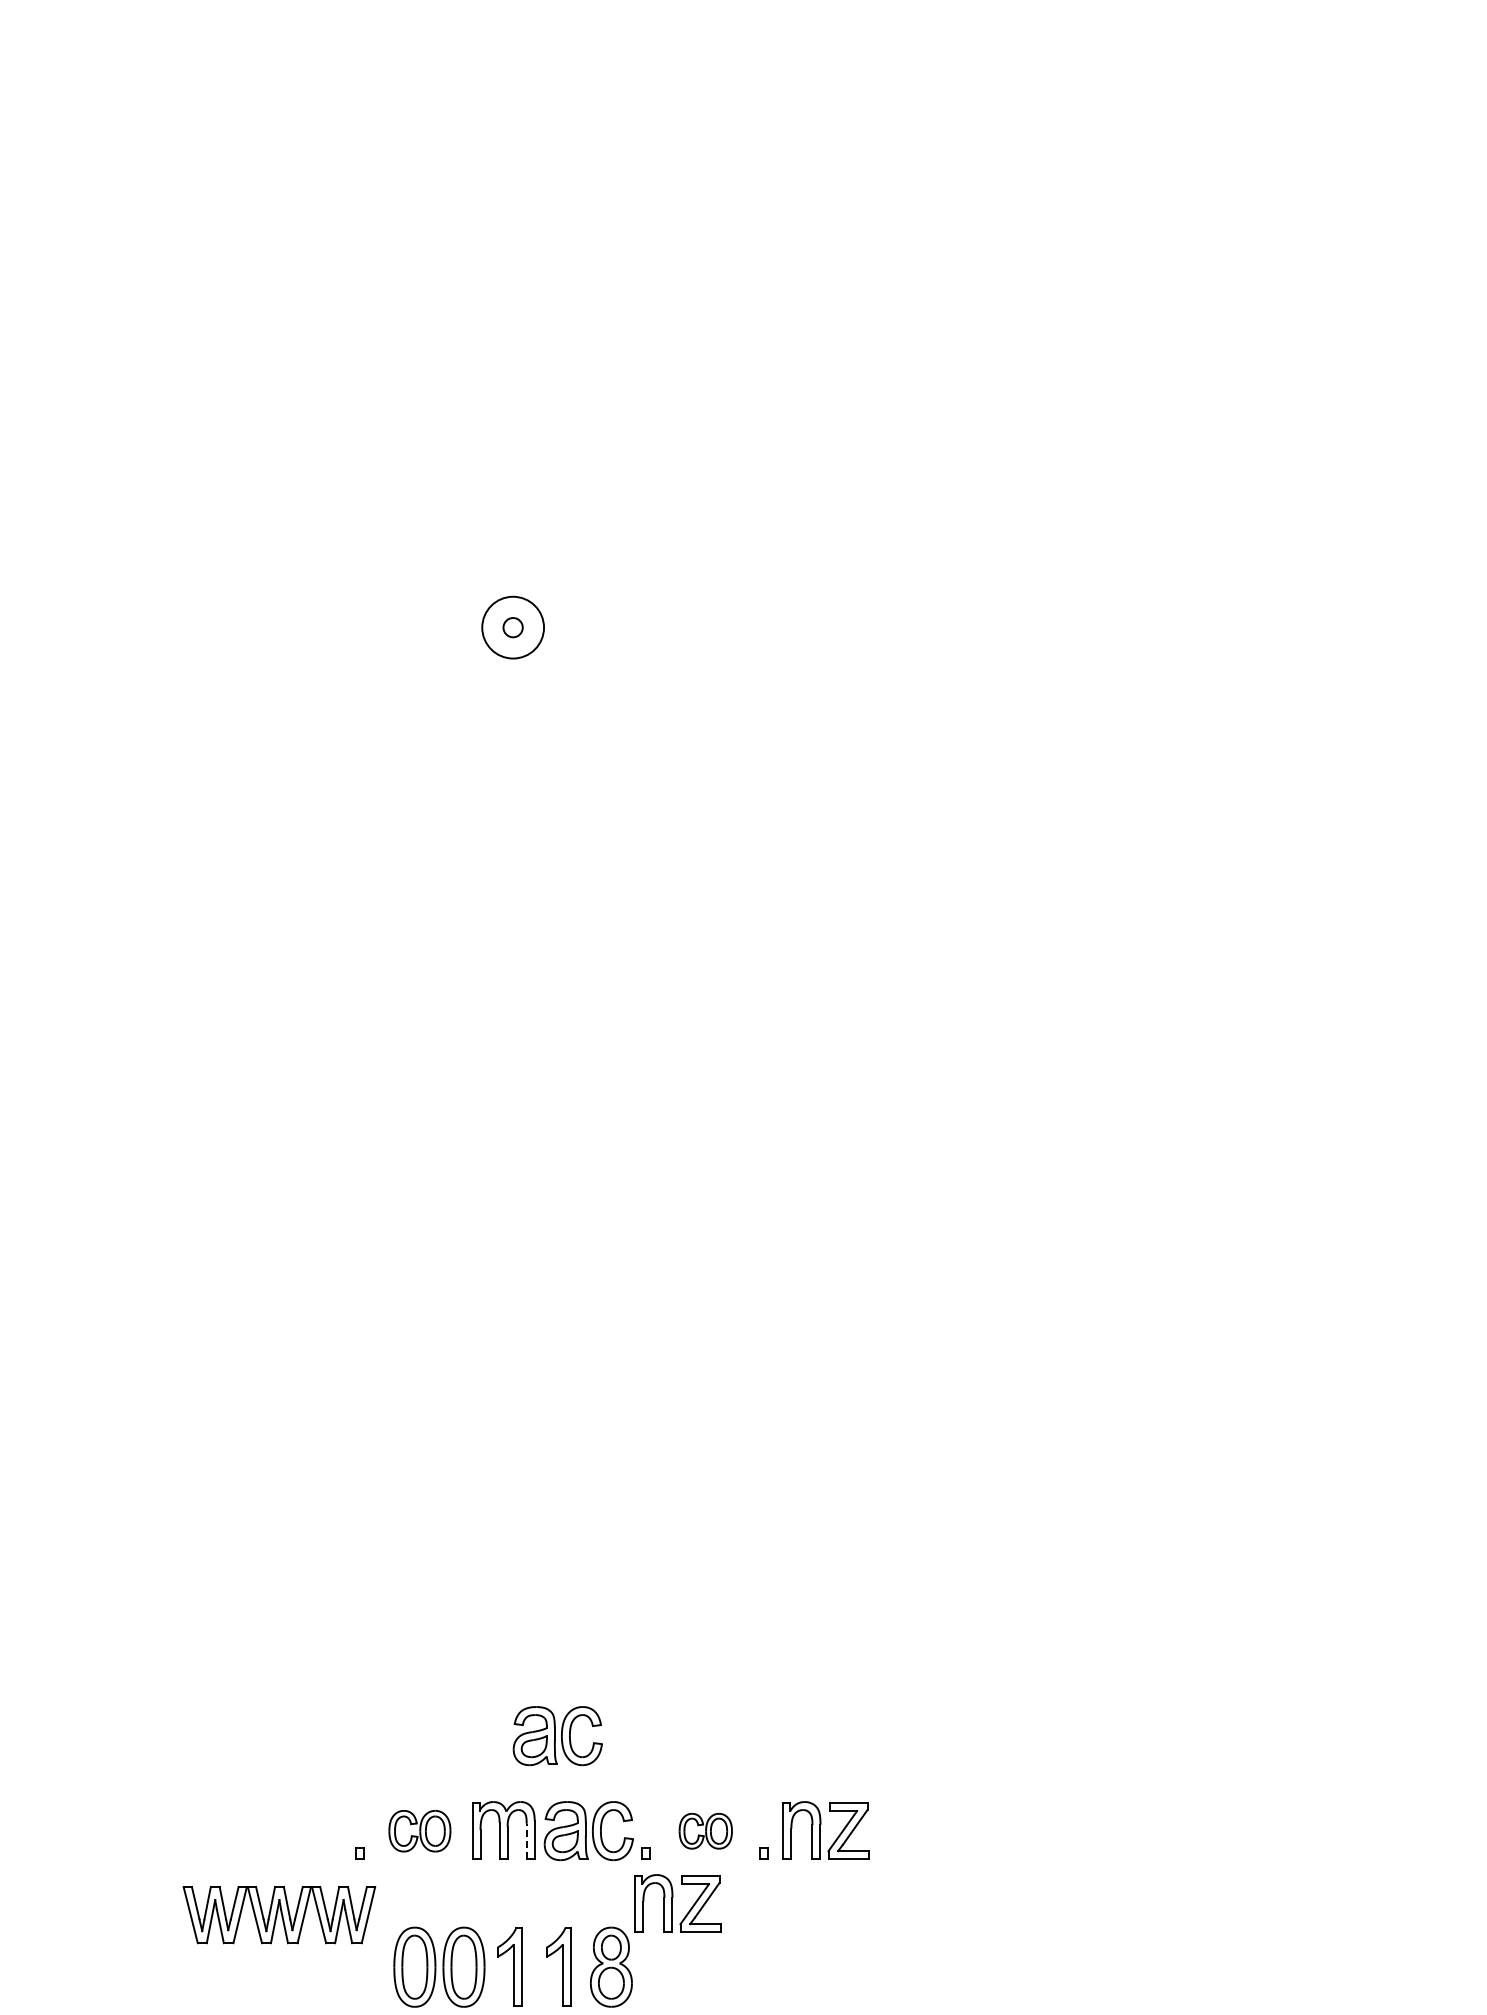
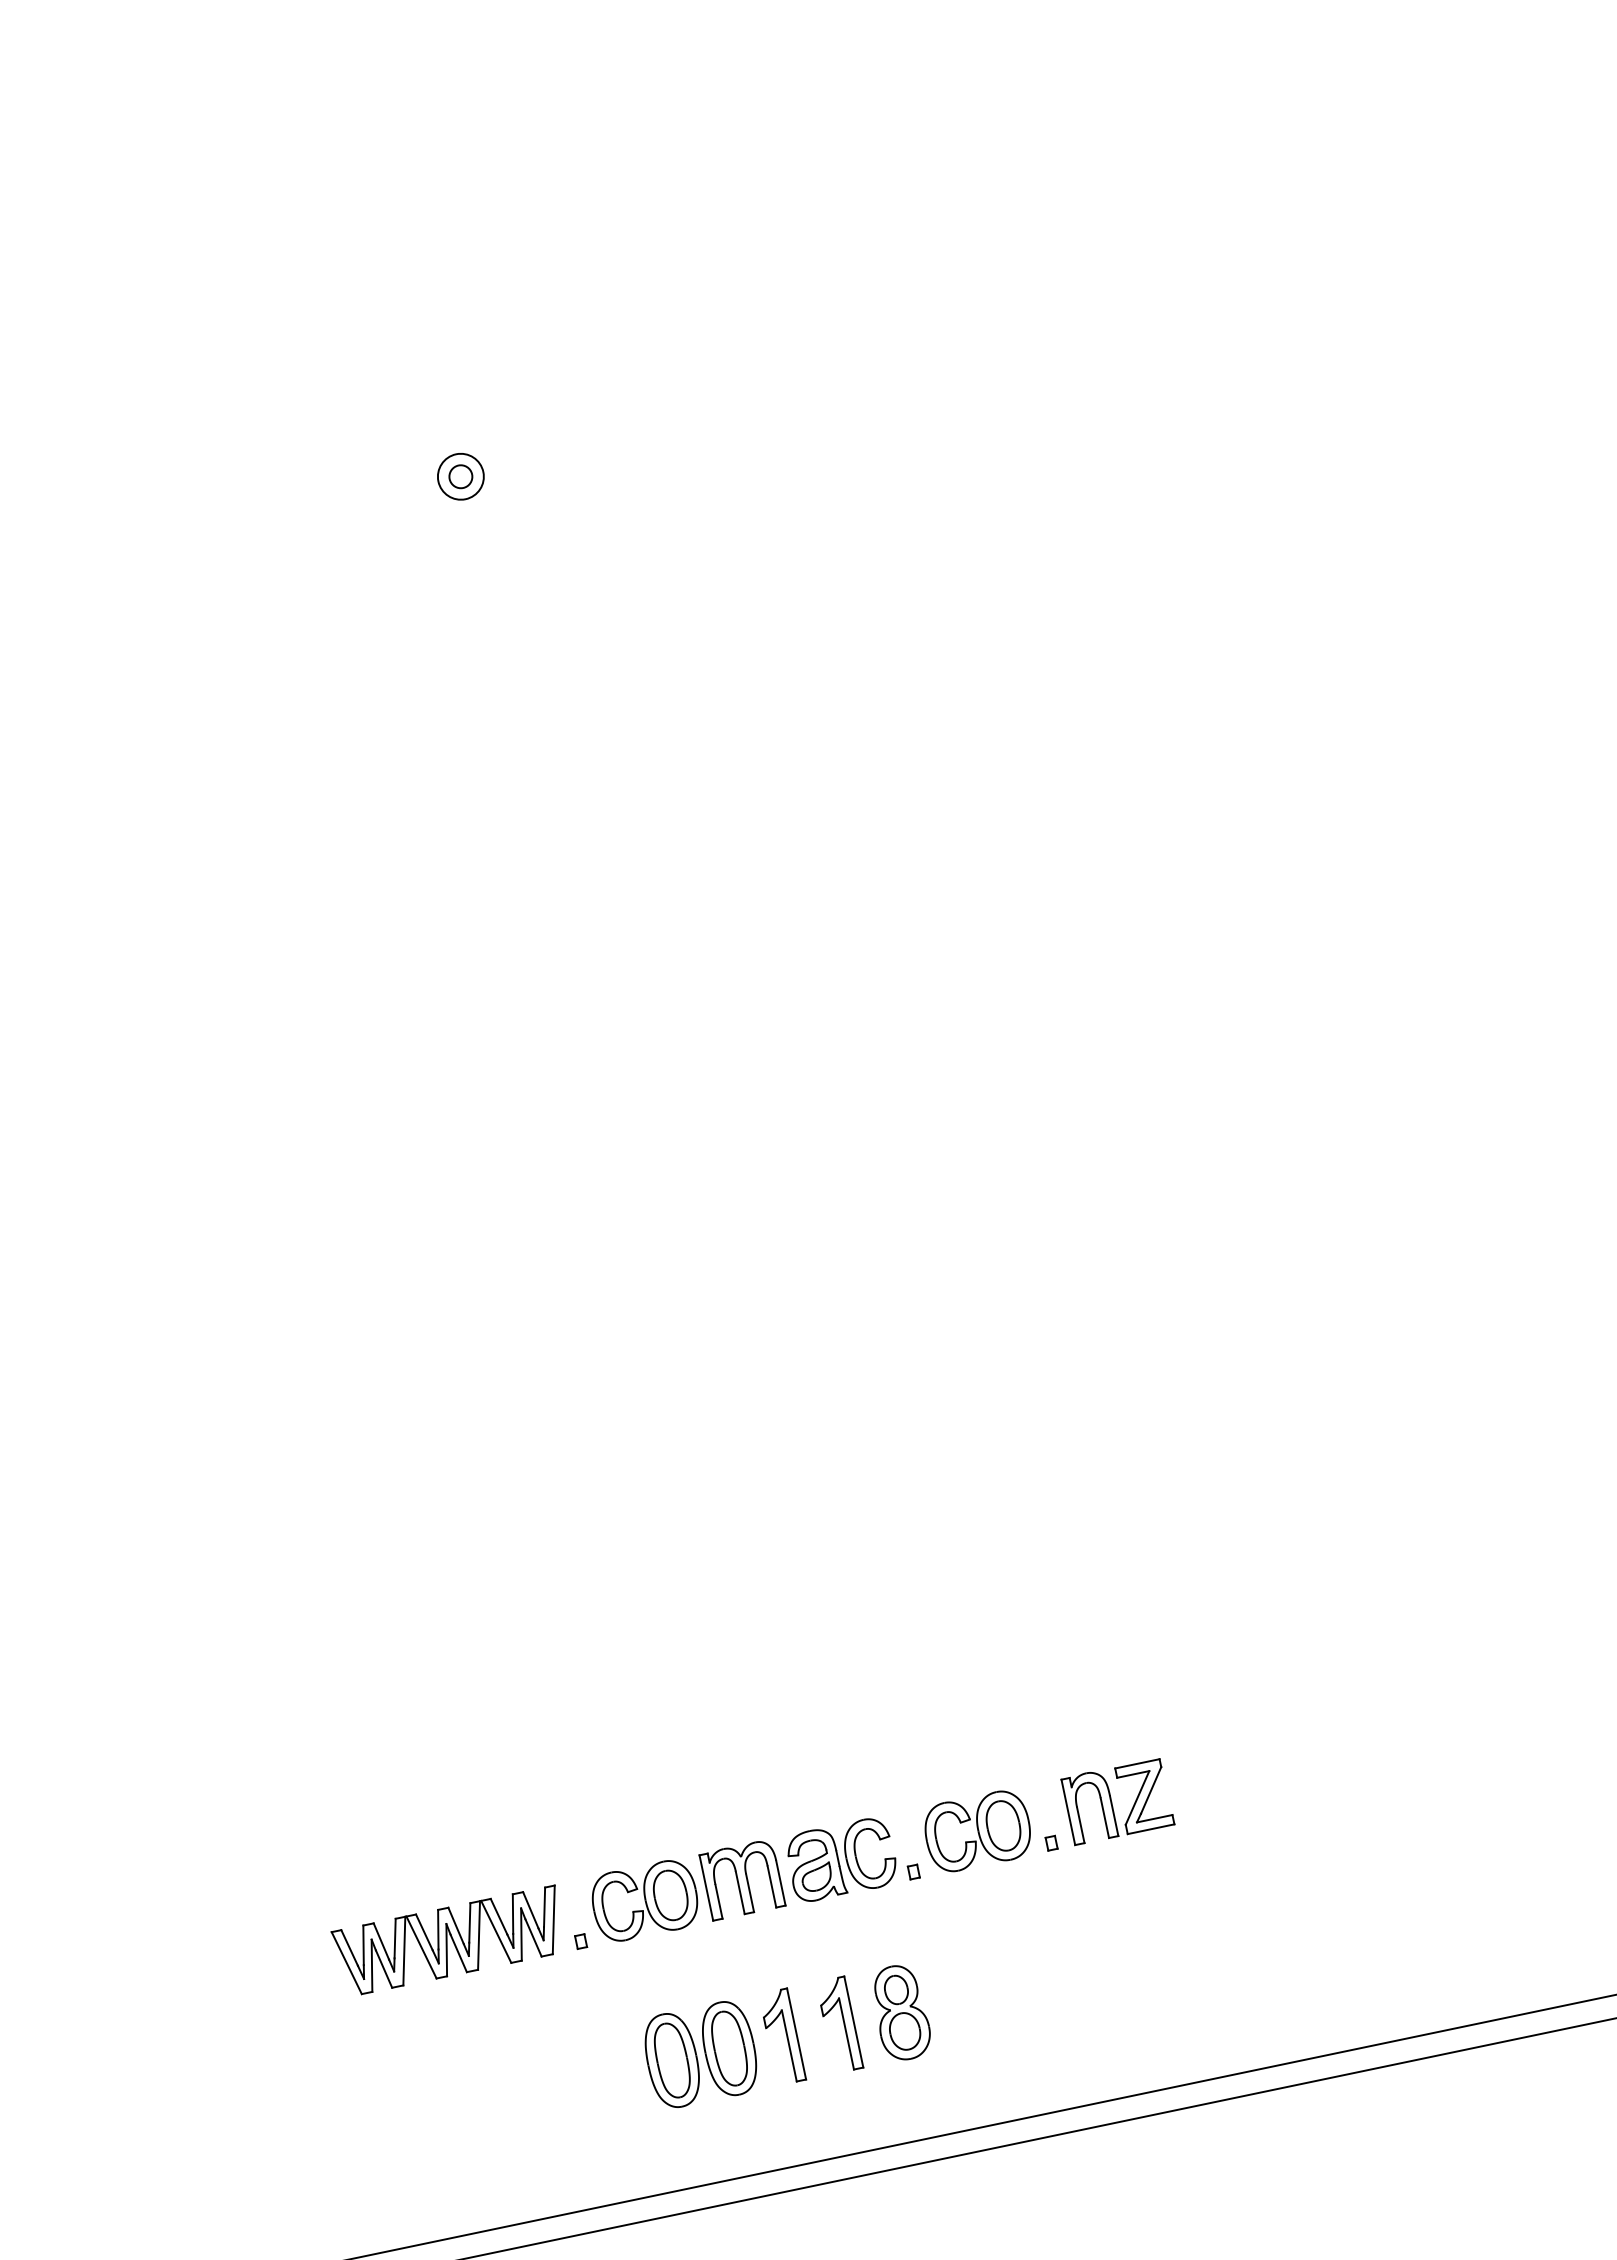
circle: (512, 627) -> (460, 476), size x0.62
part: (557, 1736) -> (782, 1757), removed
part: (419, 1831) -> (644, 1901), size x1.43
part: (705, 1831) -> (977, 1831), size x1.67
line: (526, 1841) -> (771, 1886), dashed -> solid
part: (677, 1903) -> (962, 1922), removed
part: (279, 1915) -> (450, 1941), moved

